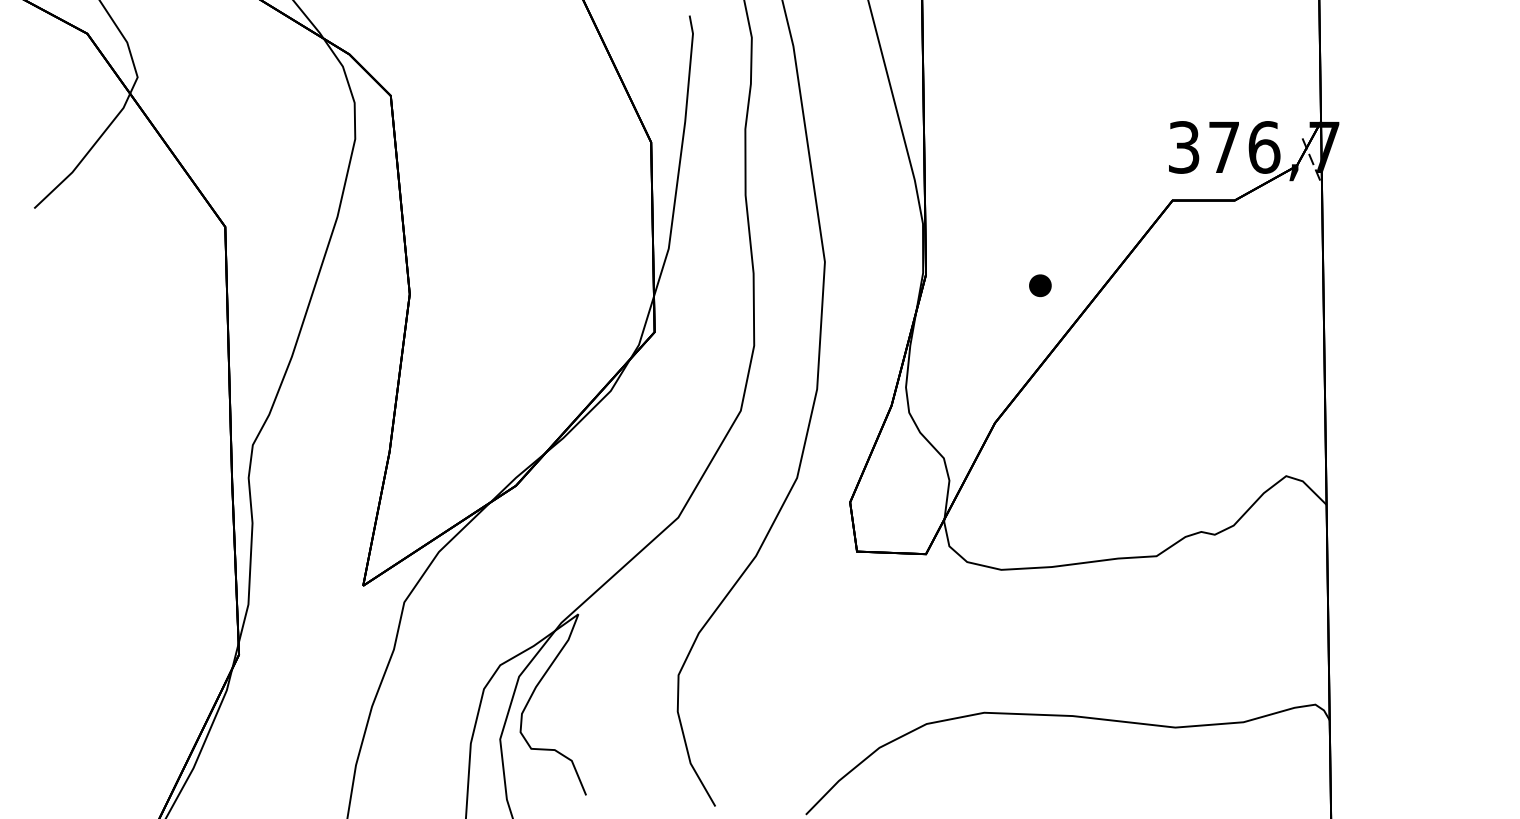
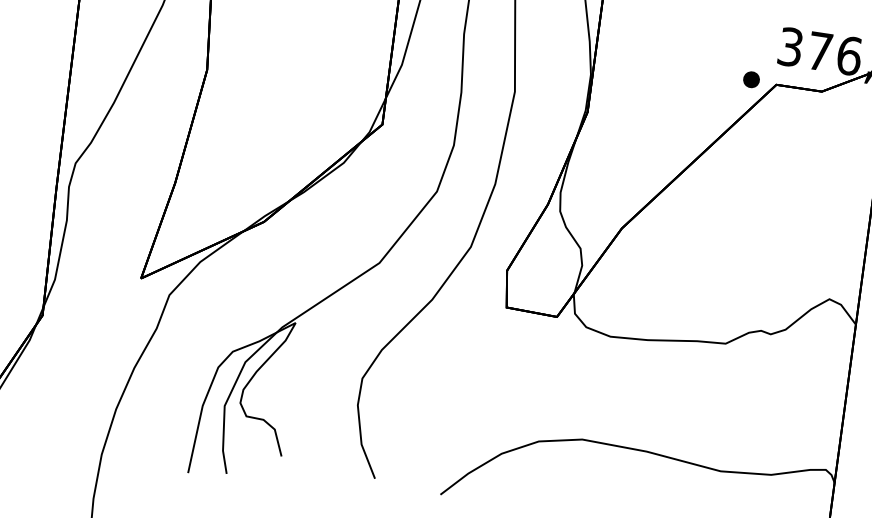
part: (1040, 285) -> (751, 79), moved

